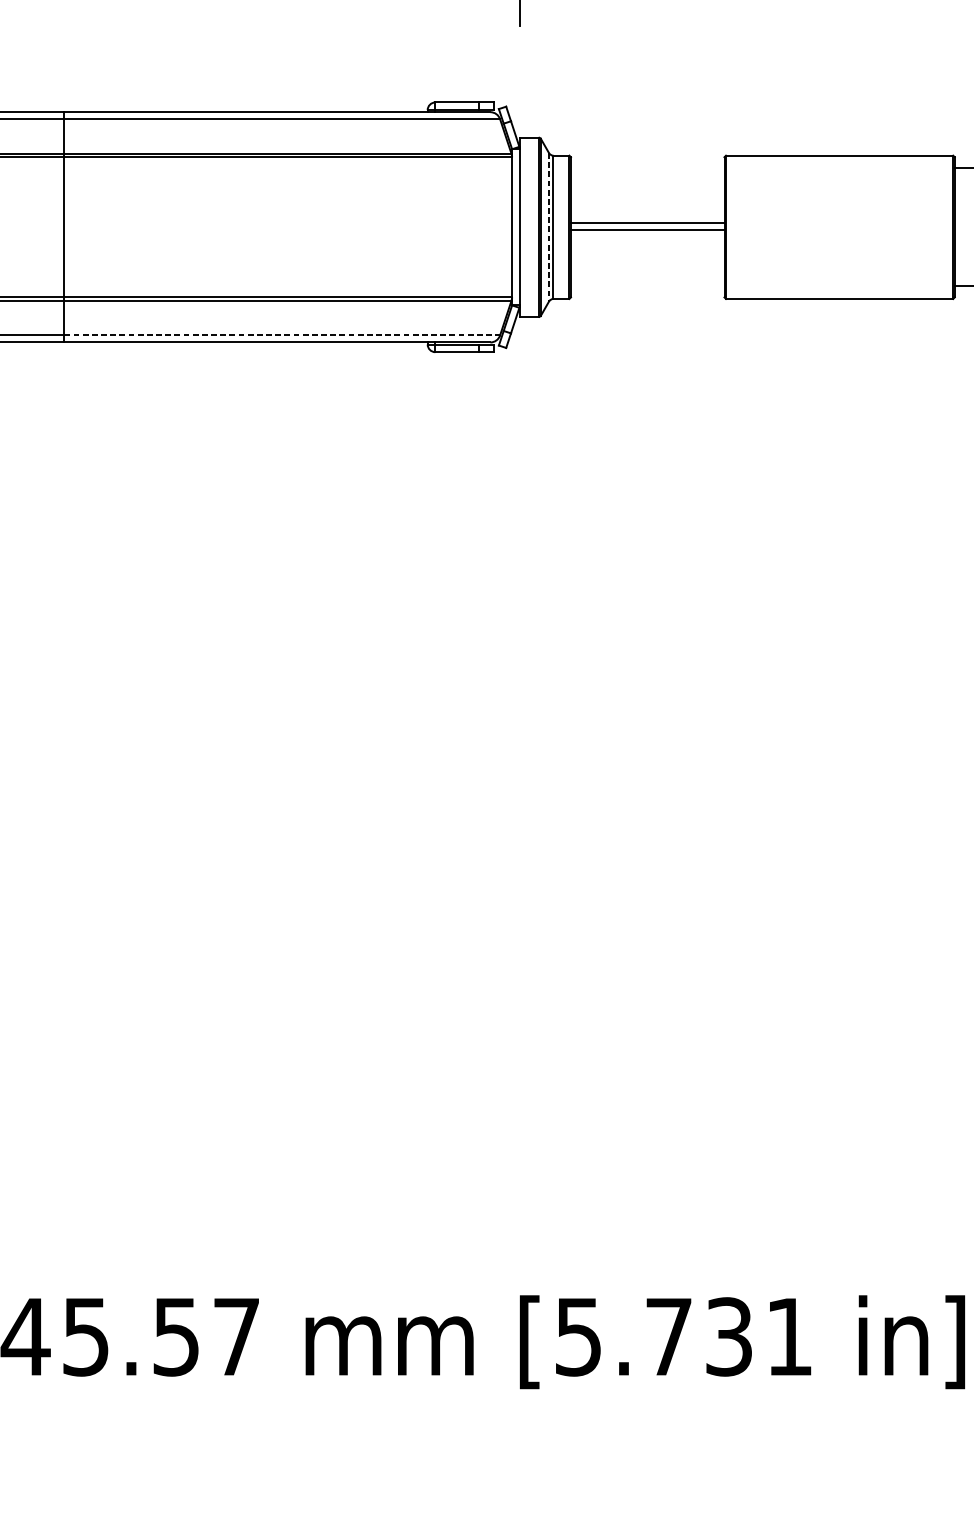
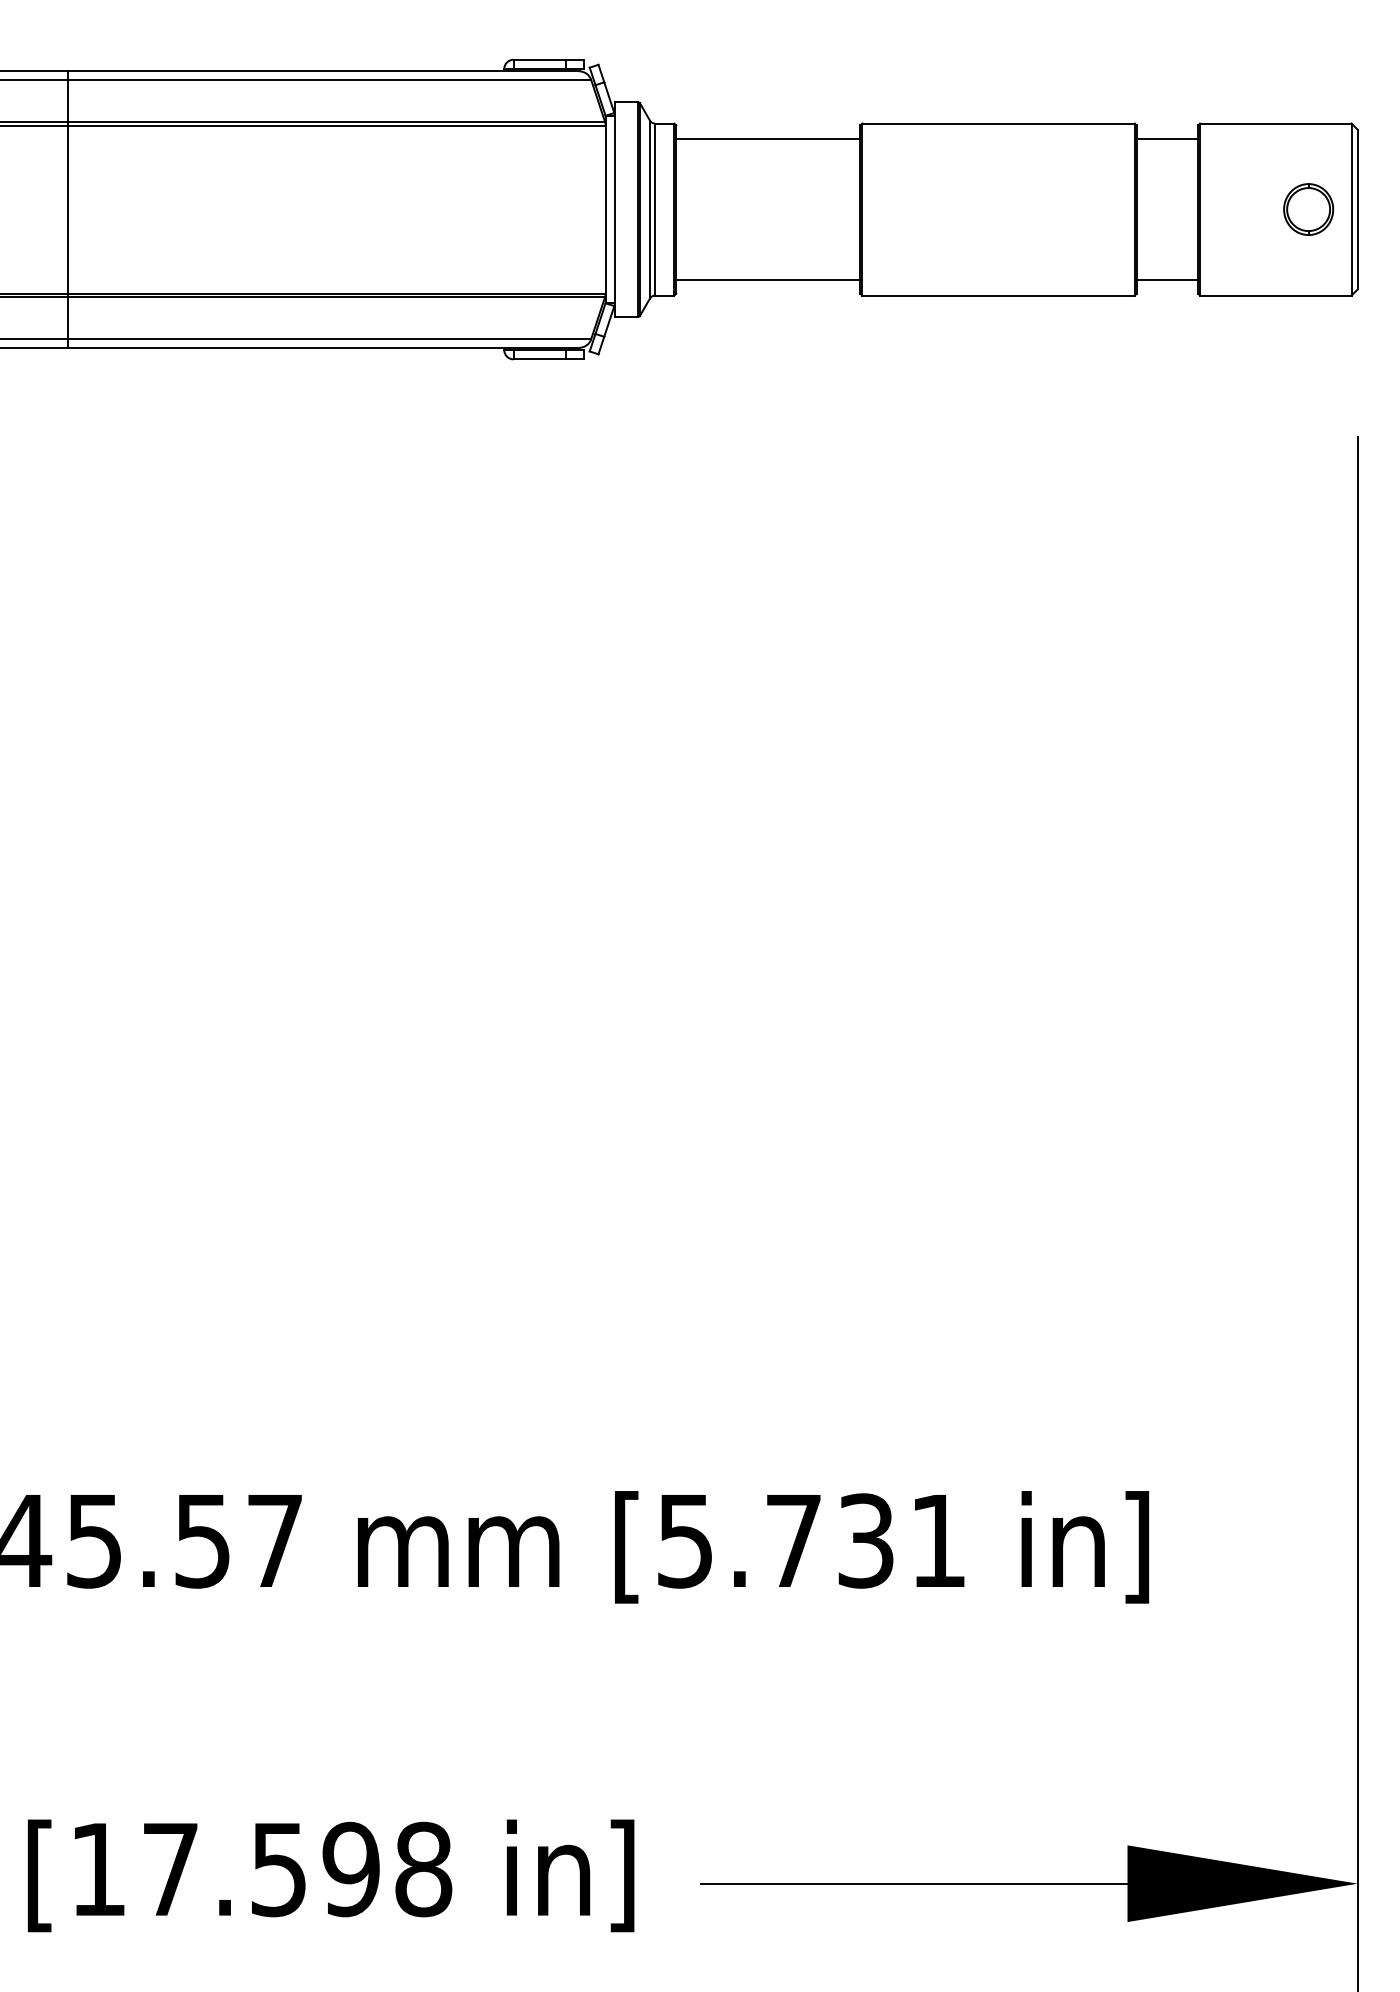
line: (647, 223) -> (768, 280), moved
line: (548, 228) -> (649, 210), dashed -> solid
line: (647, 229) -> (768, 138), moved
line: (282, 335) -> (330, 339), dashed -> solid

